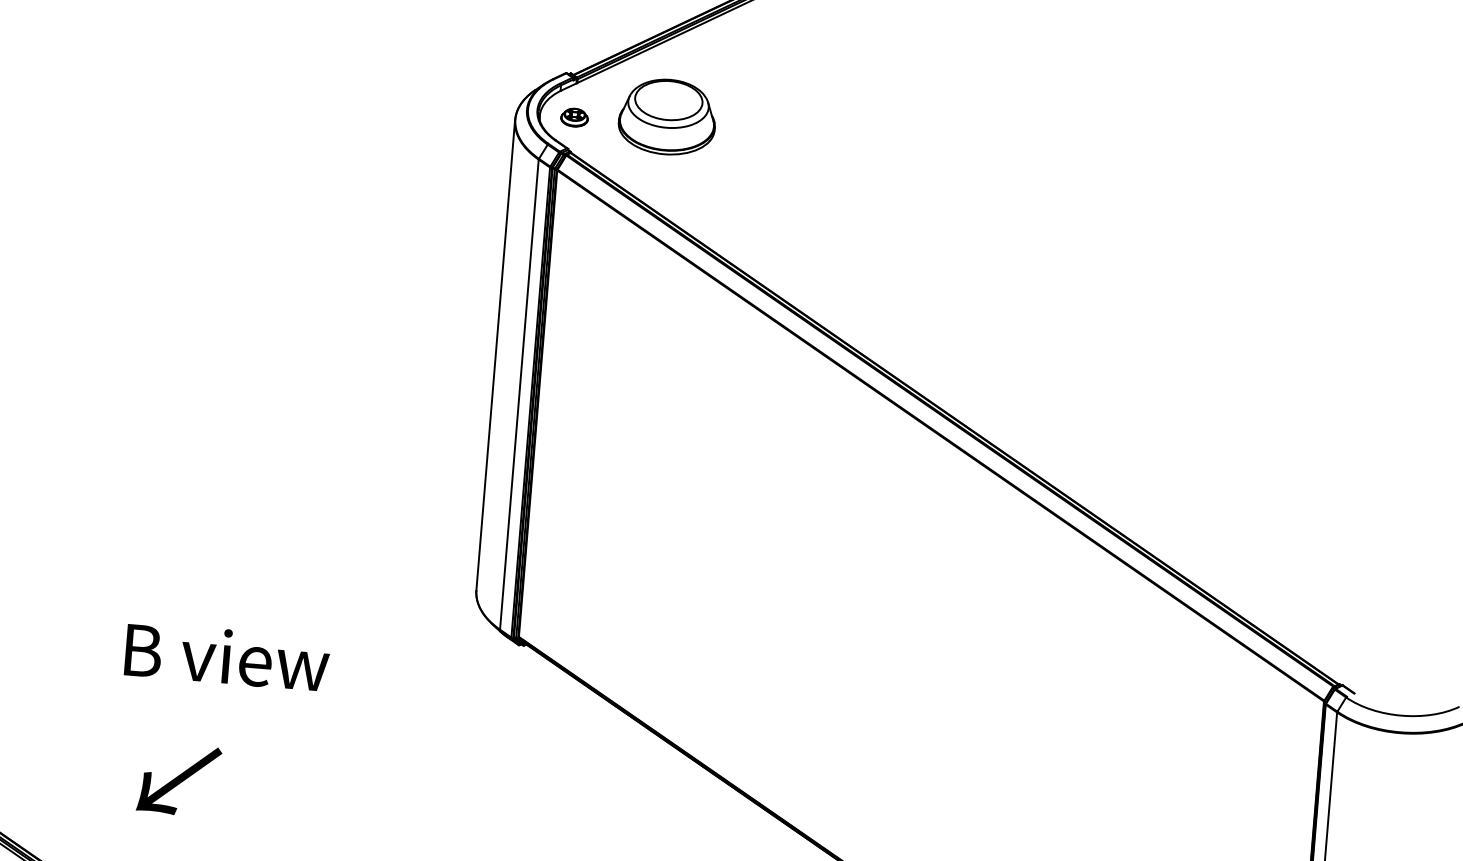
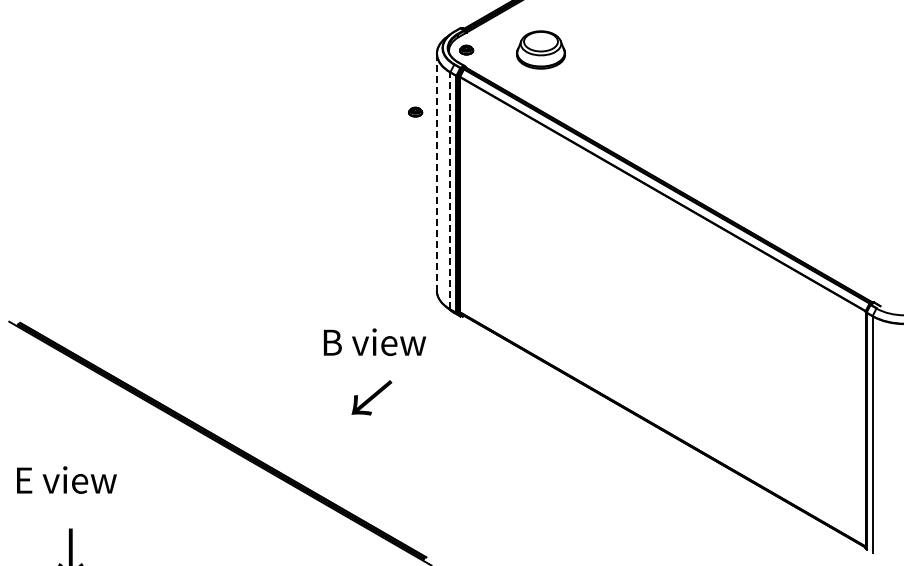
part: (666, 115) -> (540, 49), moved
part: (463, 231) -> (415, 111), added
line: (494, 355) -> (436, 172), solid -> dashed
line: (519, 393) -> (450, 190), solid -> dashed
text: (228, 655) -> (375, 341), moved
text: (178, 779) -> (371, 397), moved

